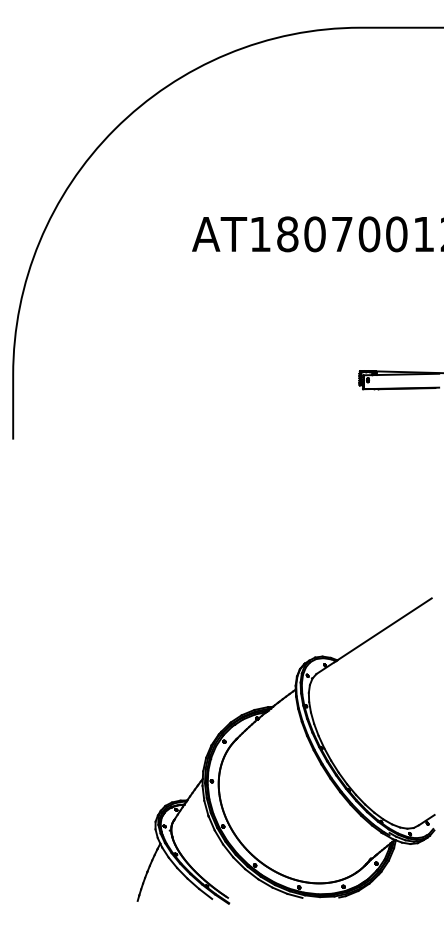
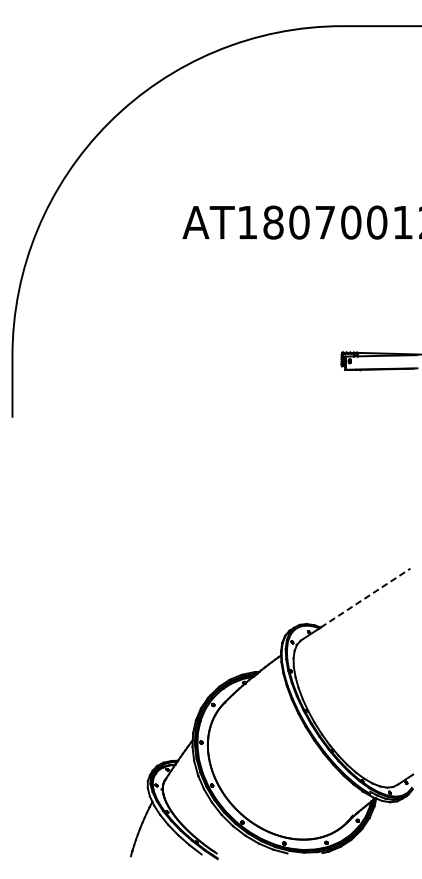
line: (385, 629) -> (366, 598), solid -> dashed

